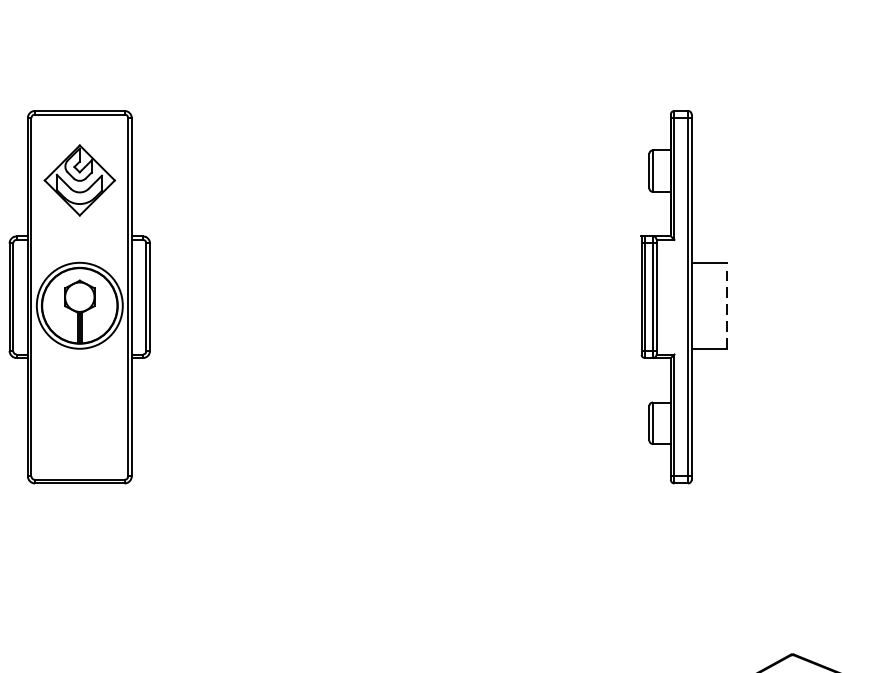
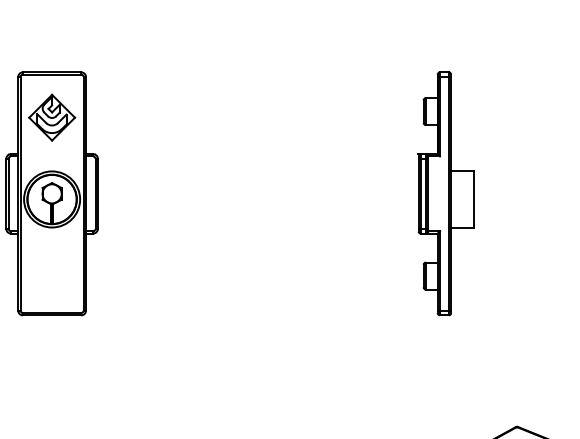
line: (727, 304) -> (474, 198), dashed -> solid

